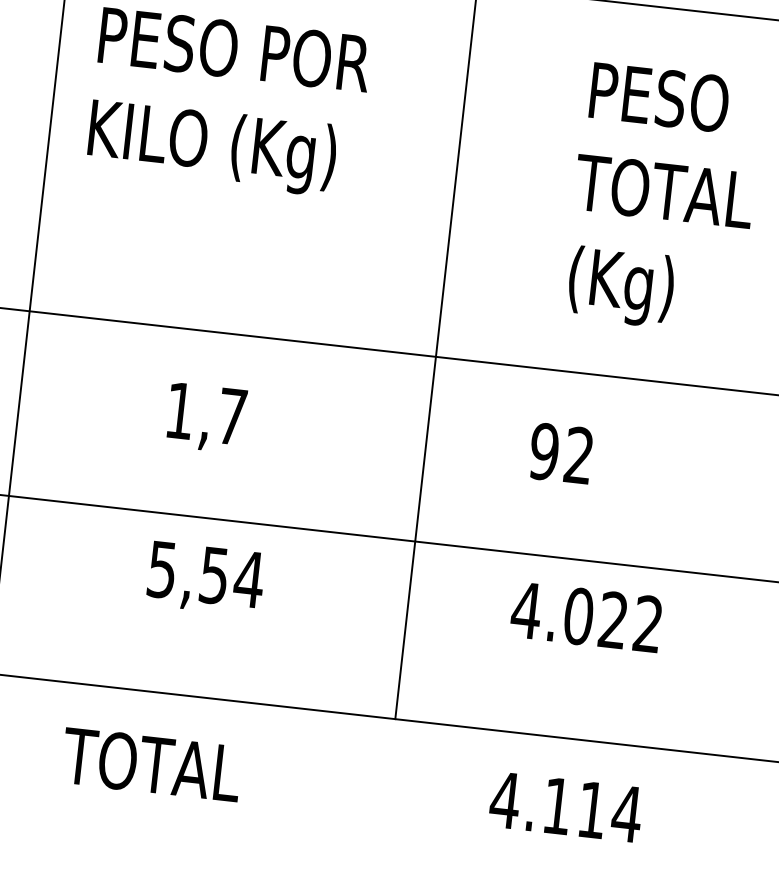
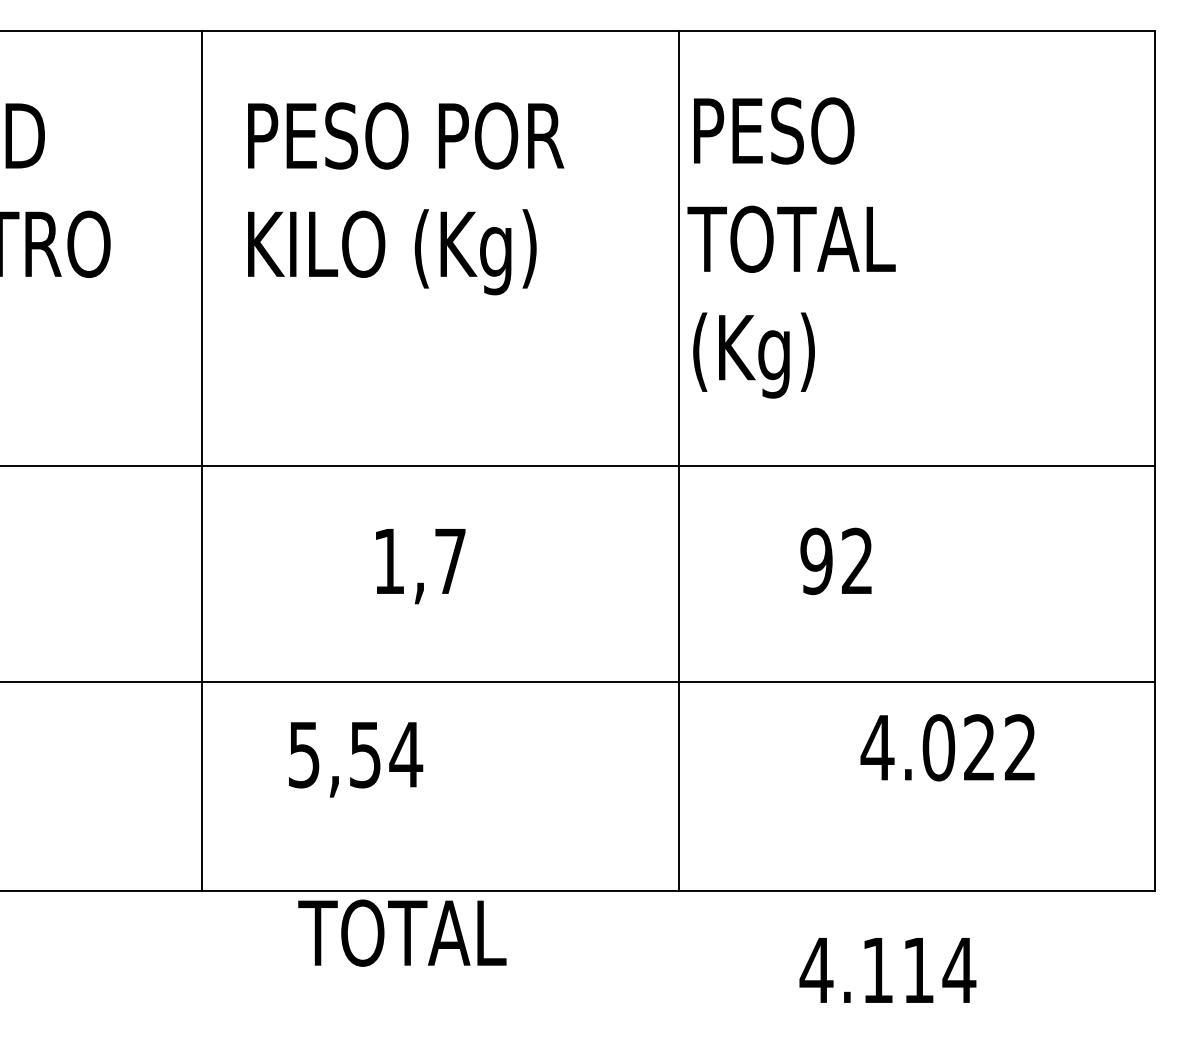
text: (663, 198) -> (791, 247), moved
text: (206, 578) -> (356, 759), moved
text: (586, 617) -> (947, 747), moved
text: (151, 764) -> (402, 932), moved

